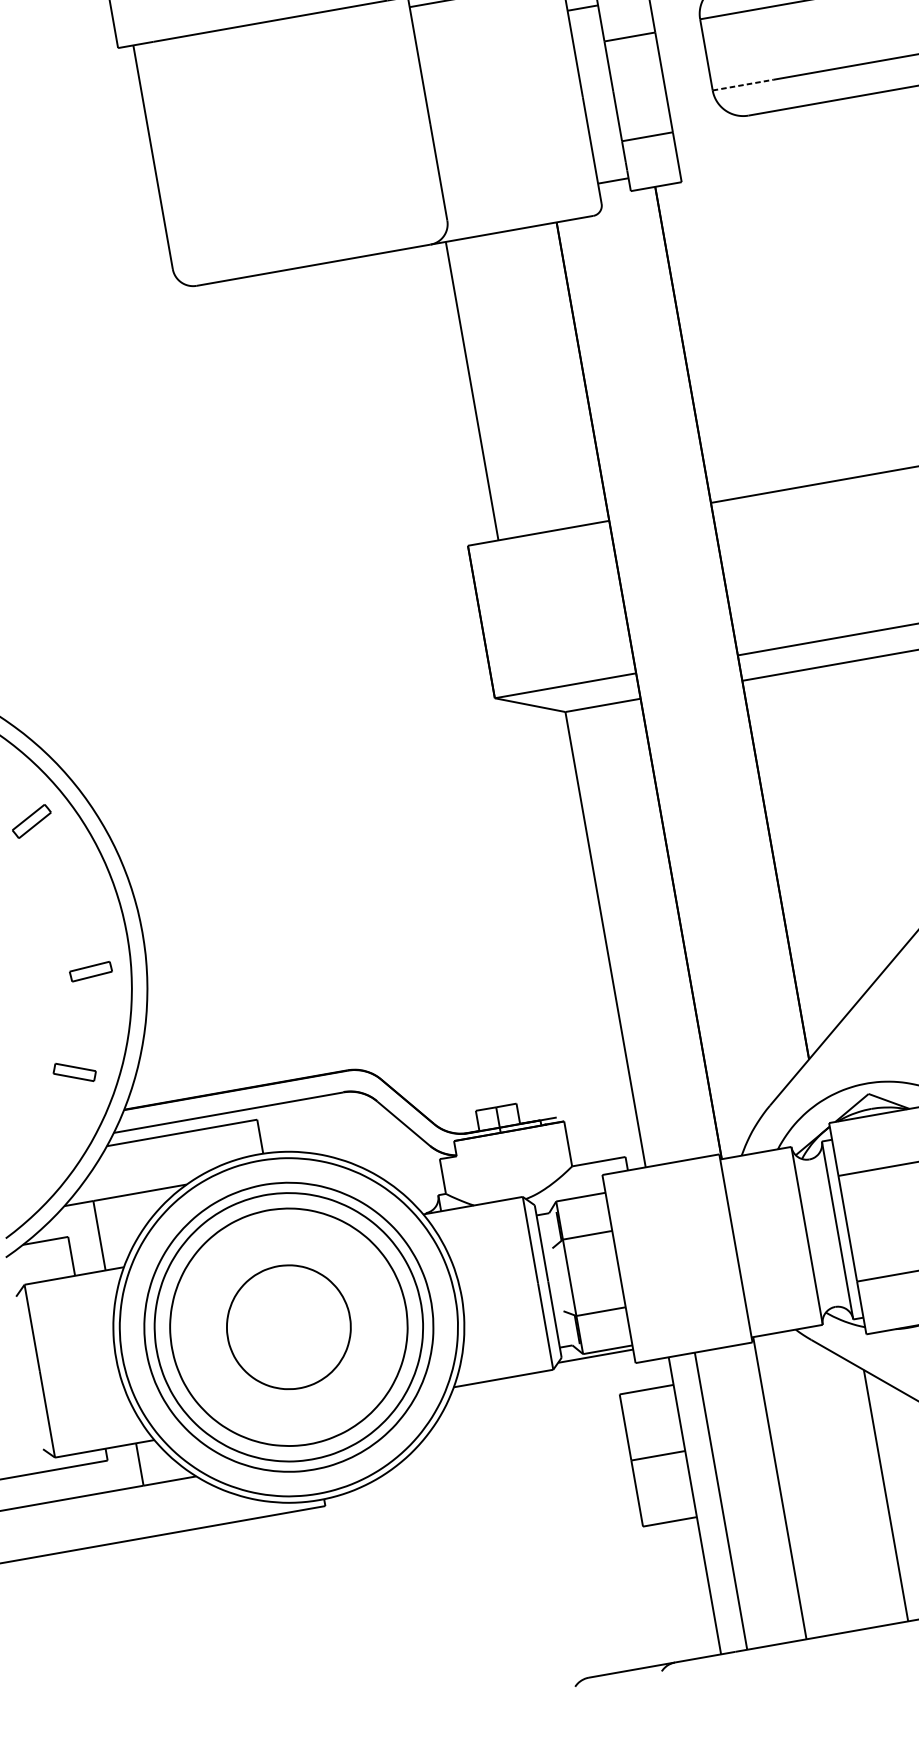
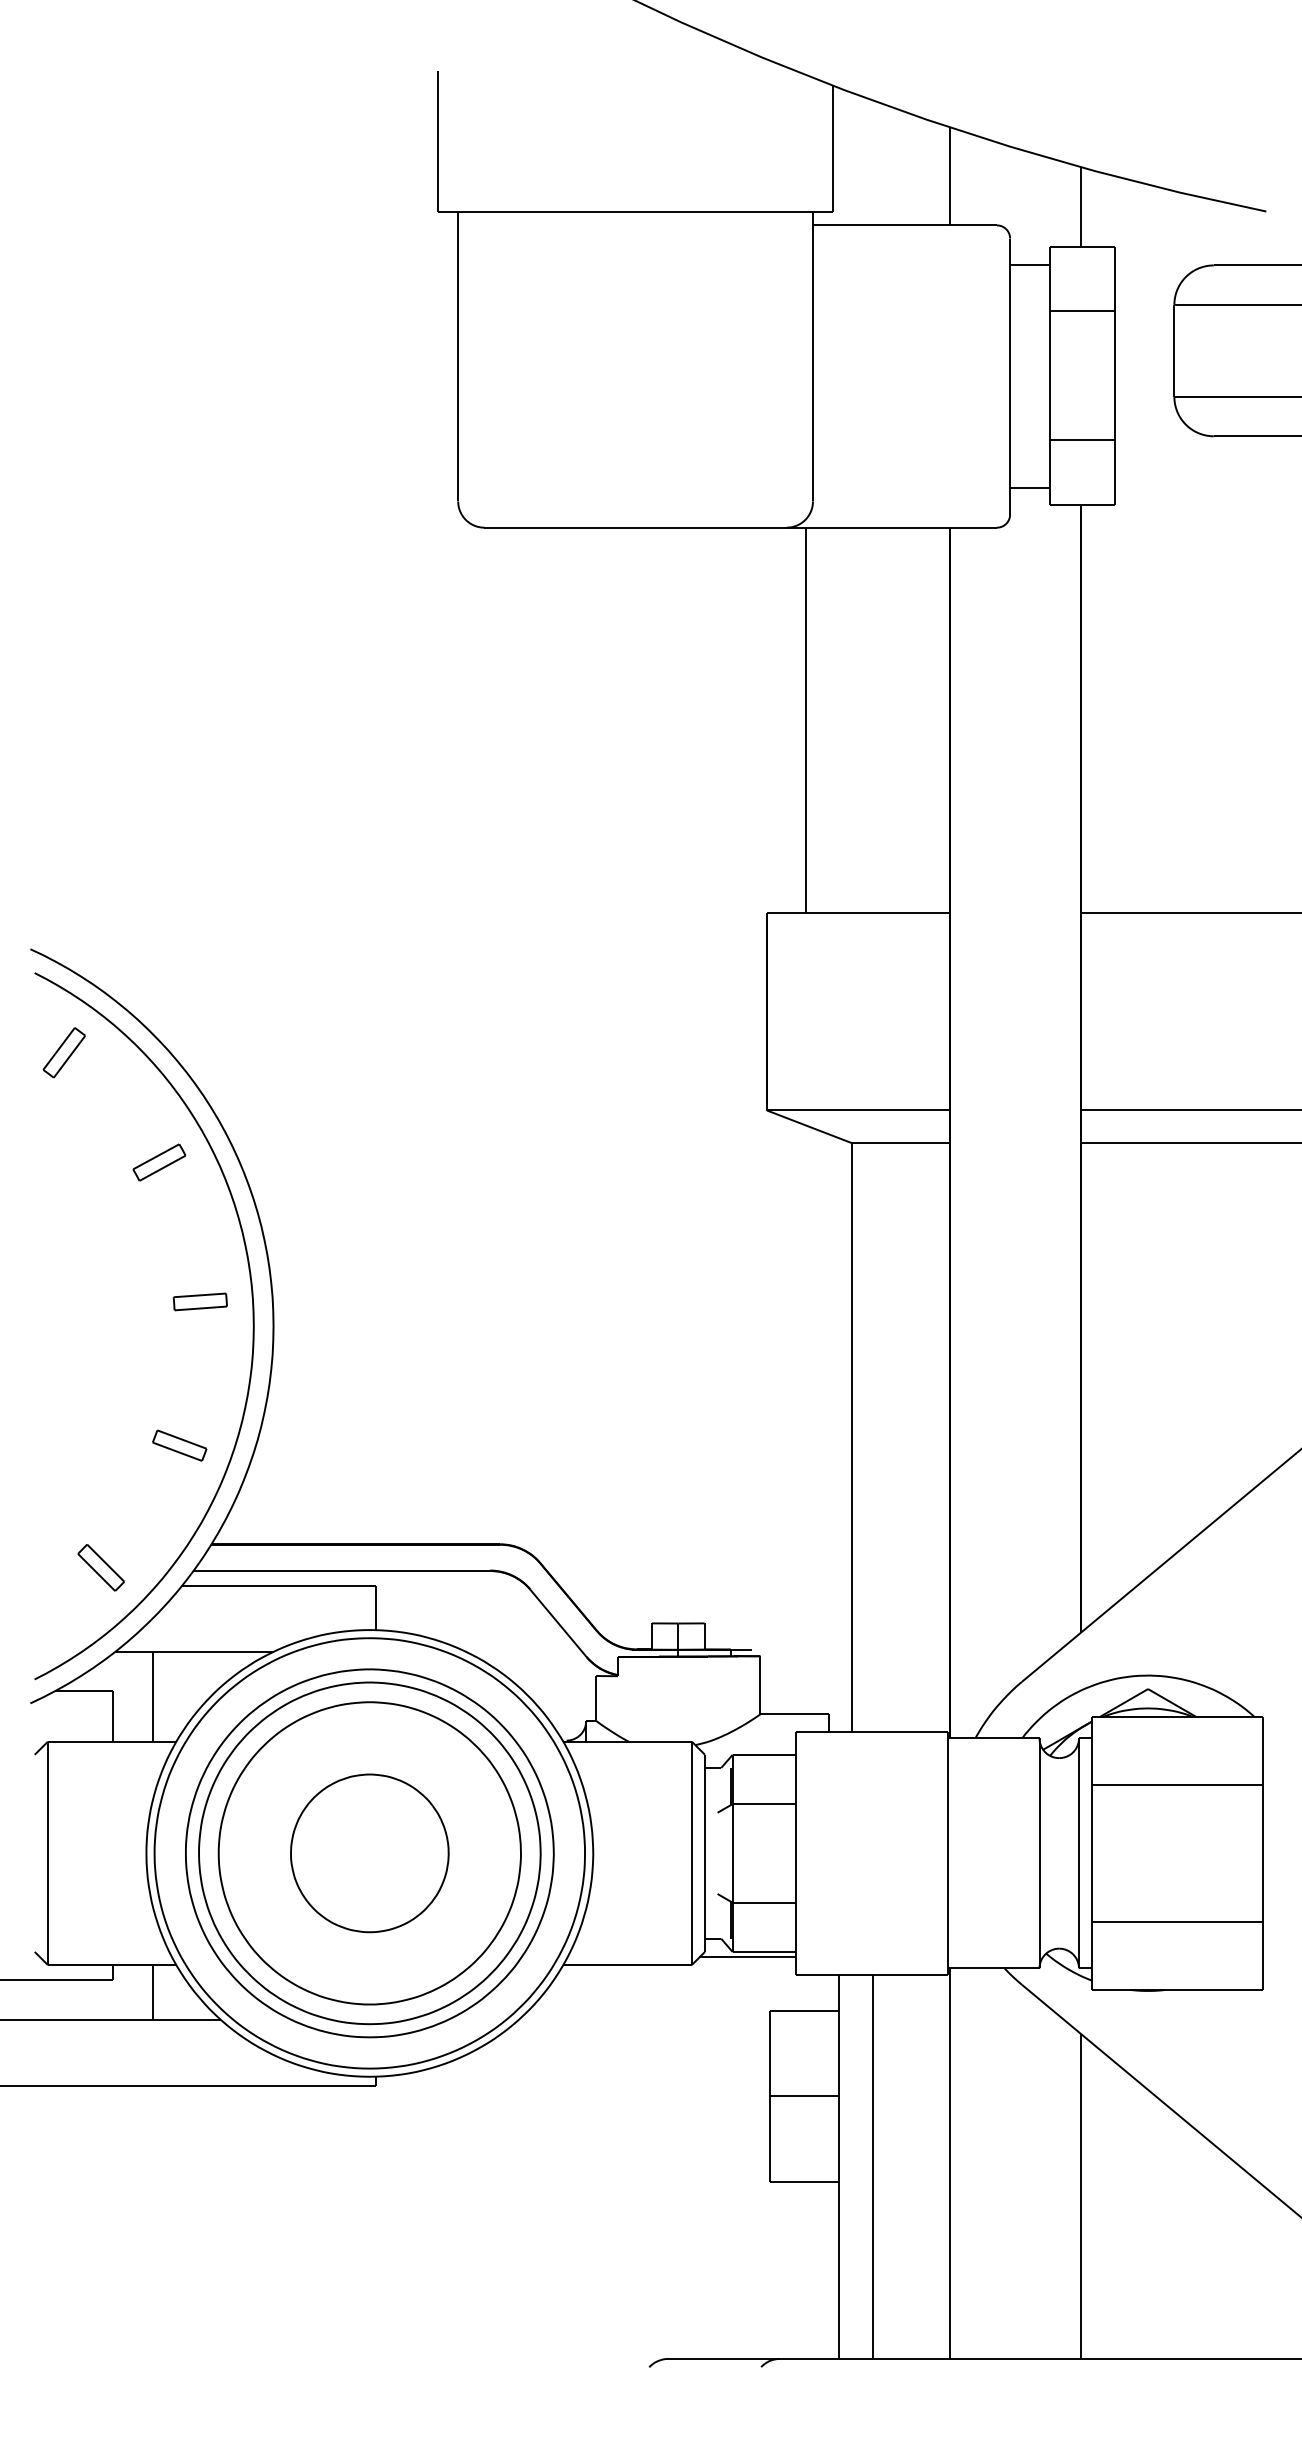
line: (743, 84) -> (1214, 396), dashed -> solid
part: (90, 971) -> (199, 1301), moved
part: (74, 1072) -> (179, 1445), moved
part: (41, 1142) -> (100, 1567), added

